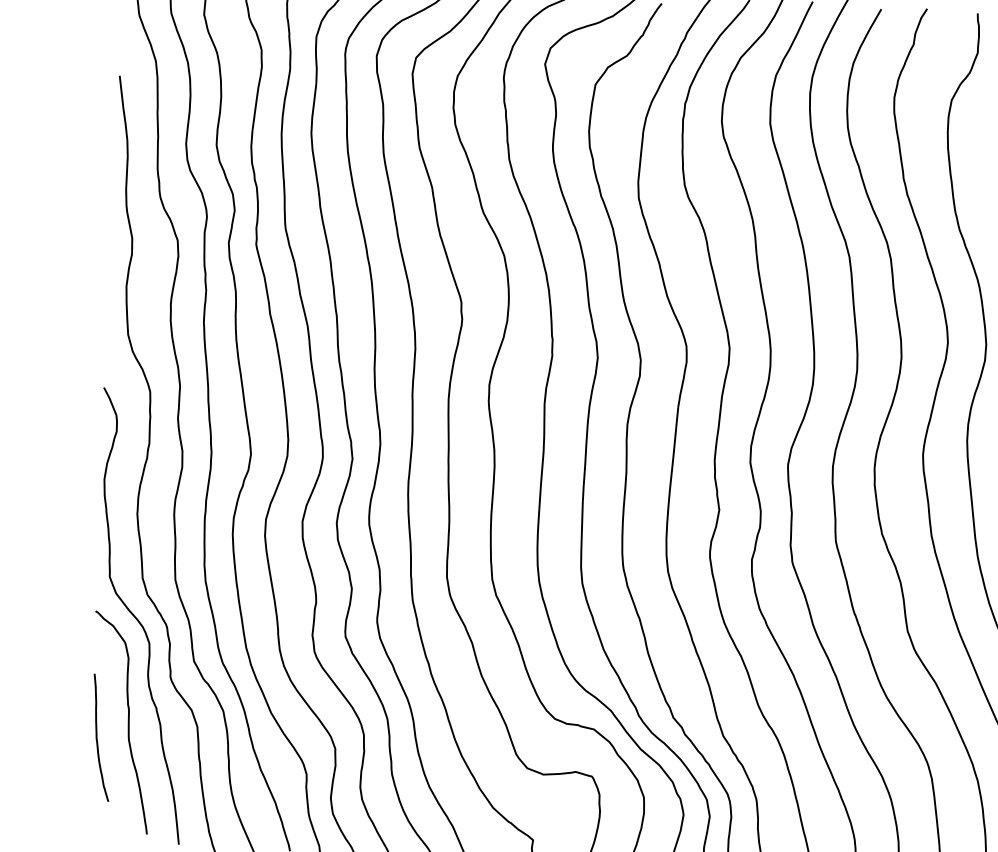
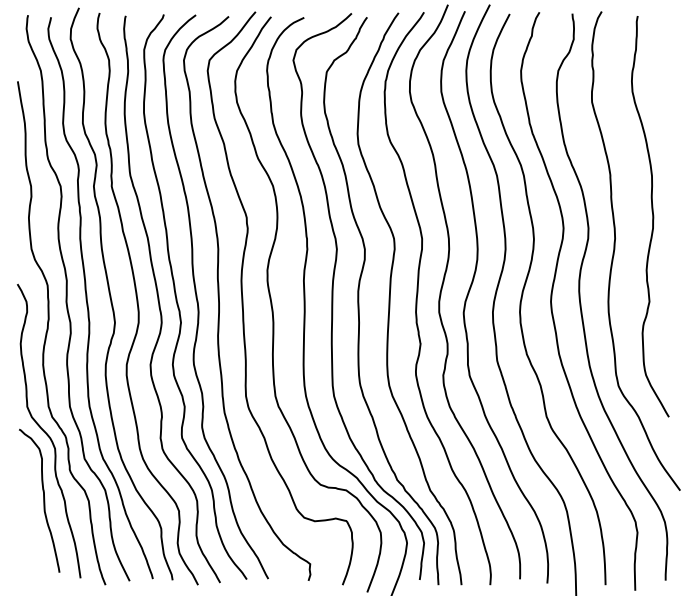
curve: (97, 737) -> (24, 511), removed

